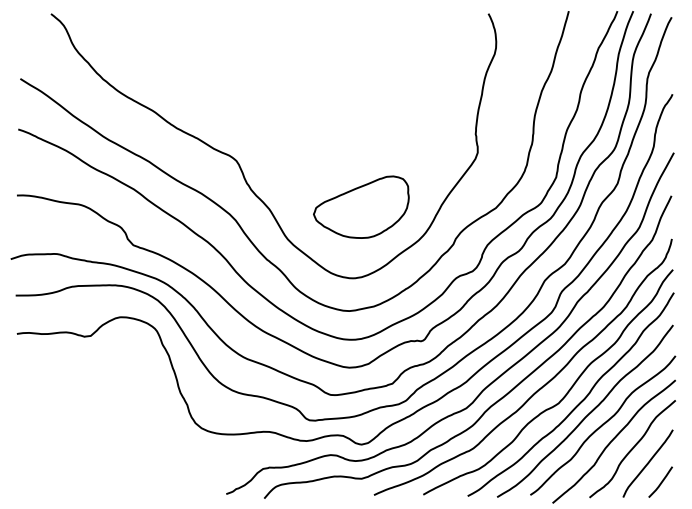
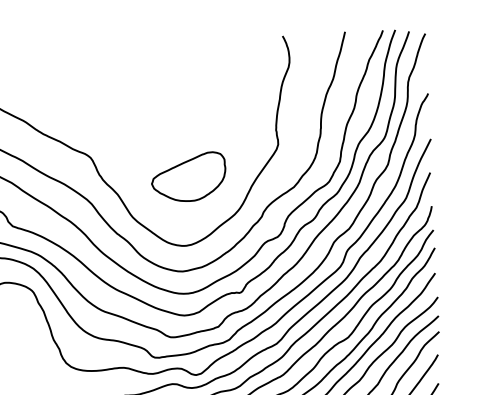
part: (361, 206) -> (188, 176), moved

